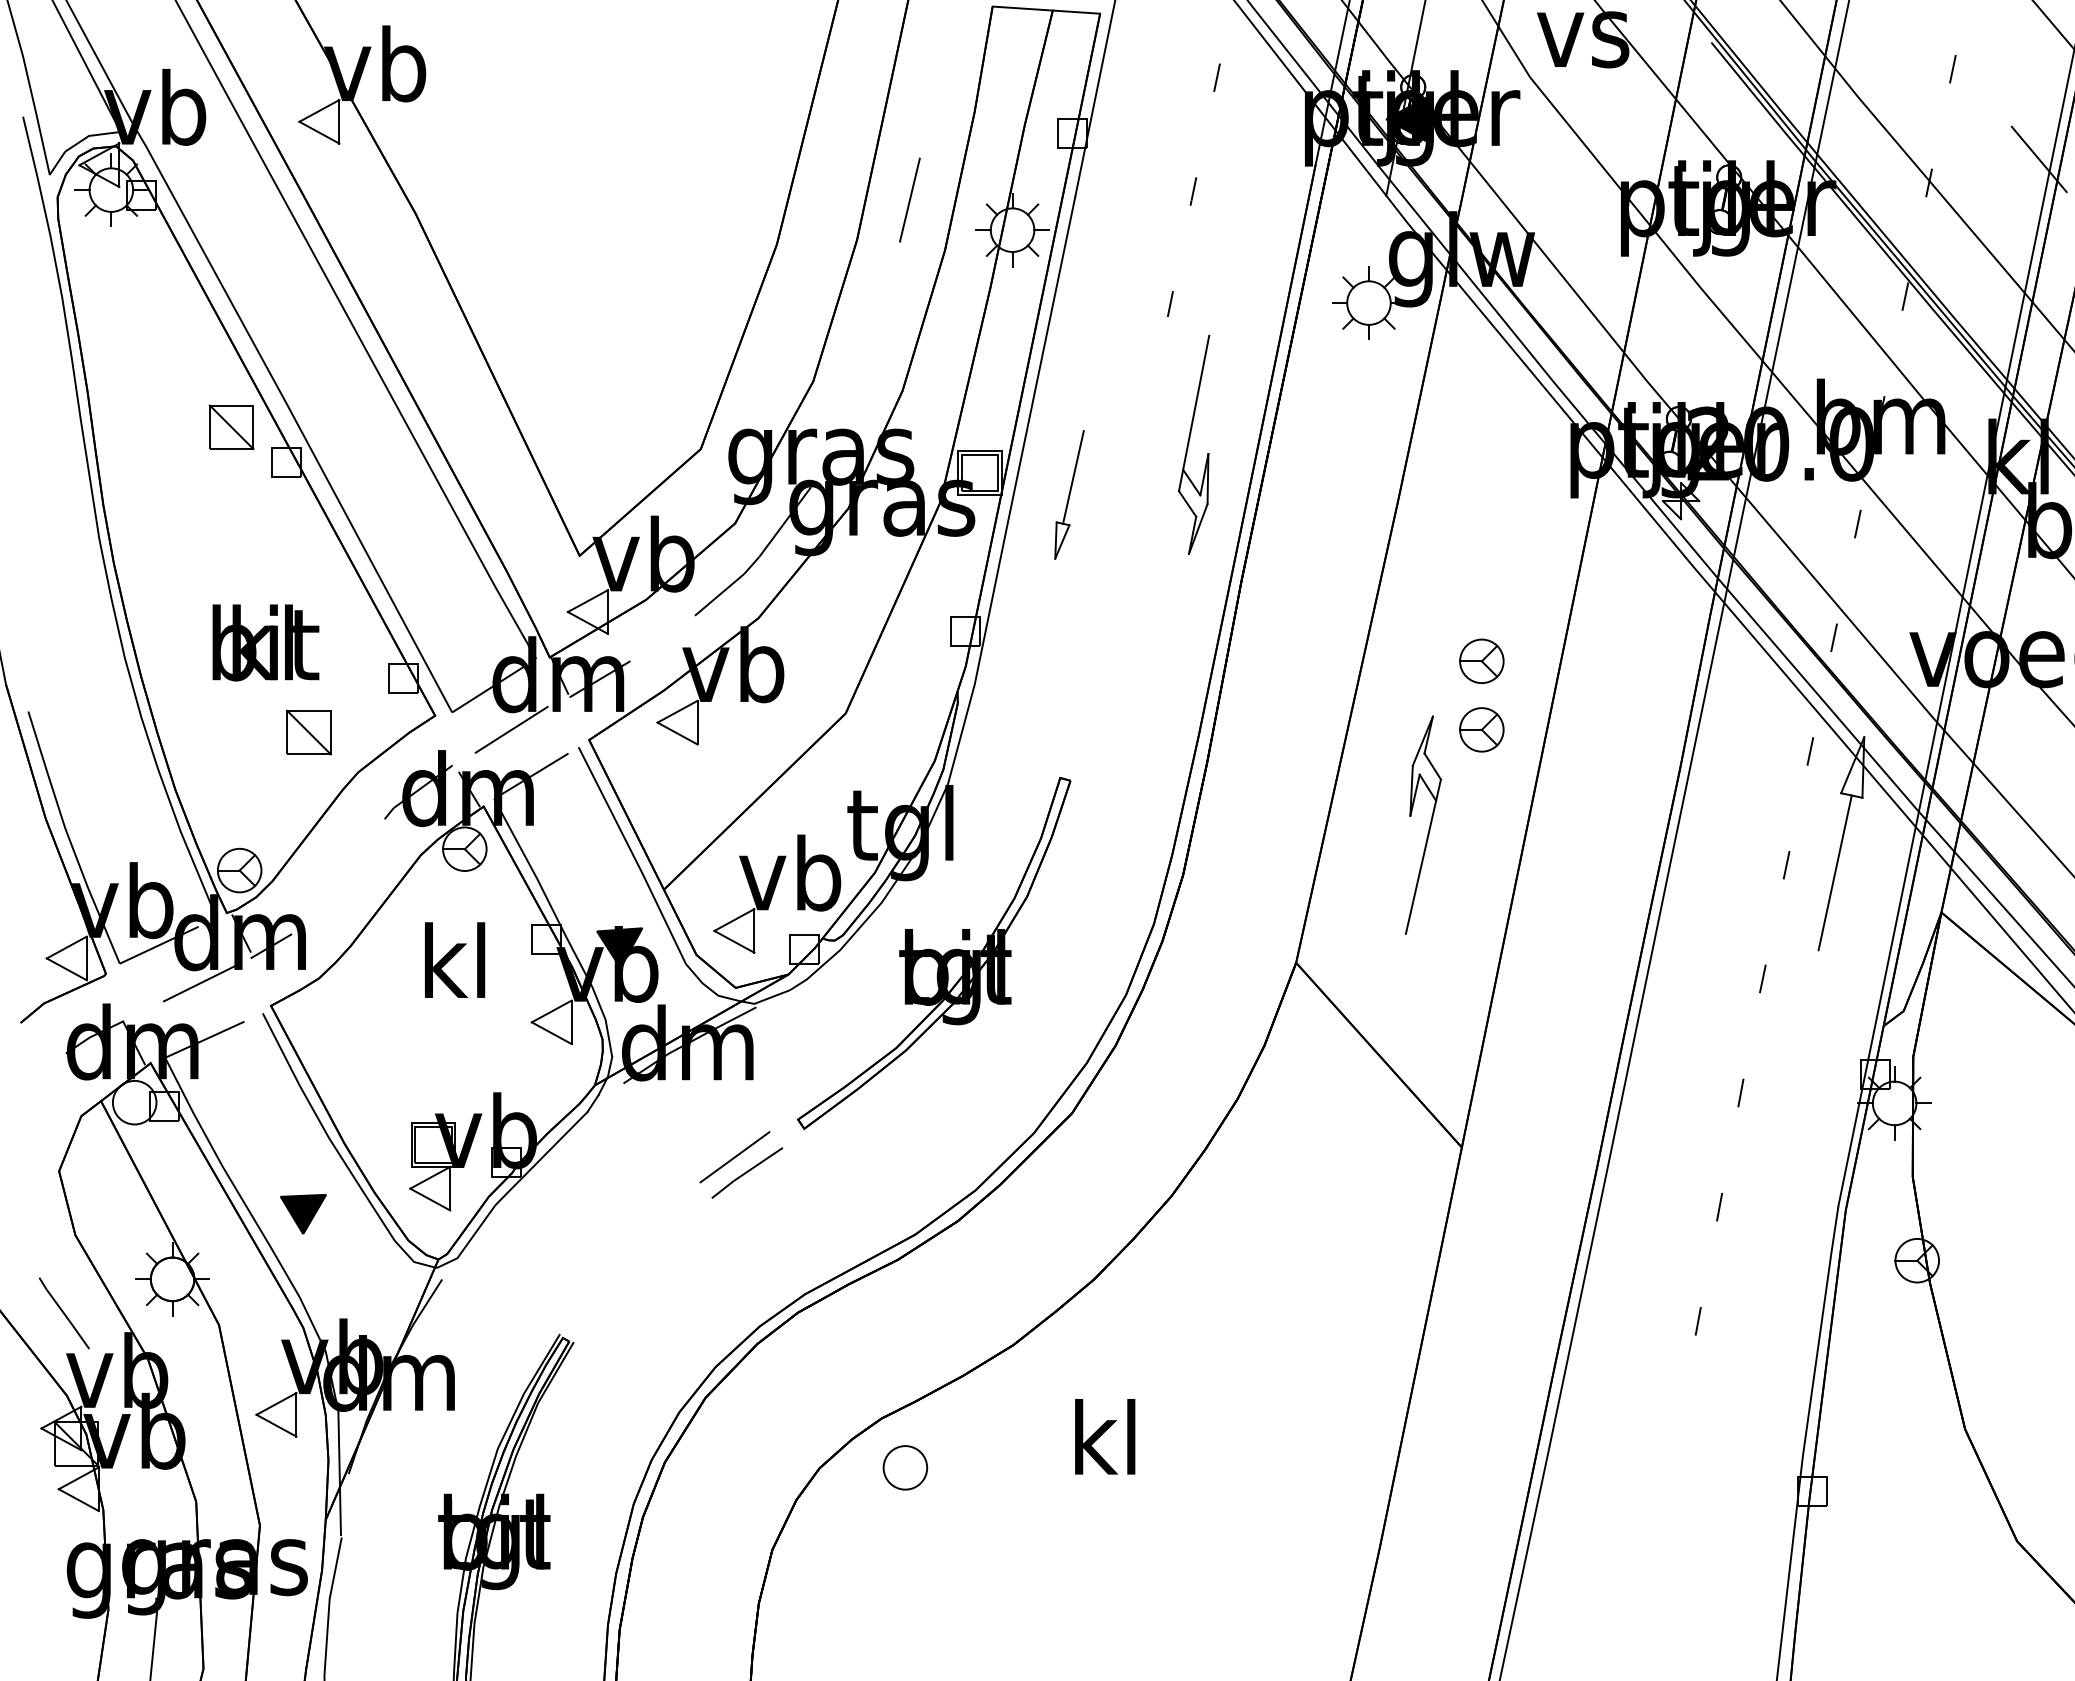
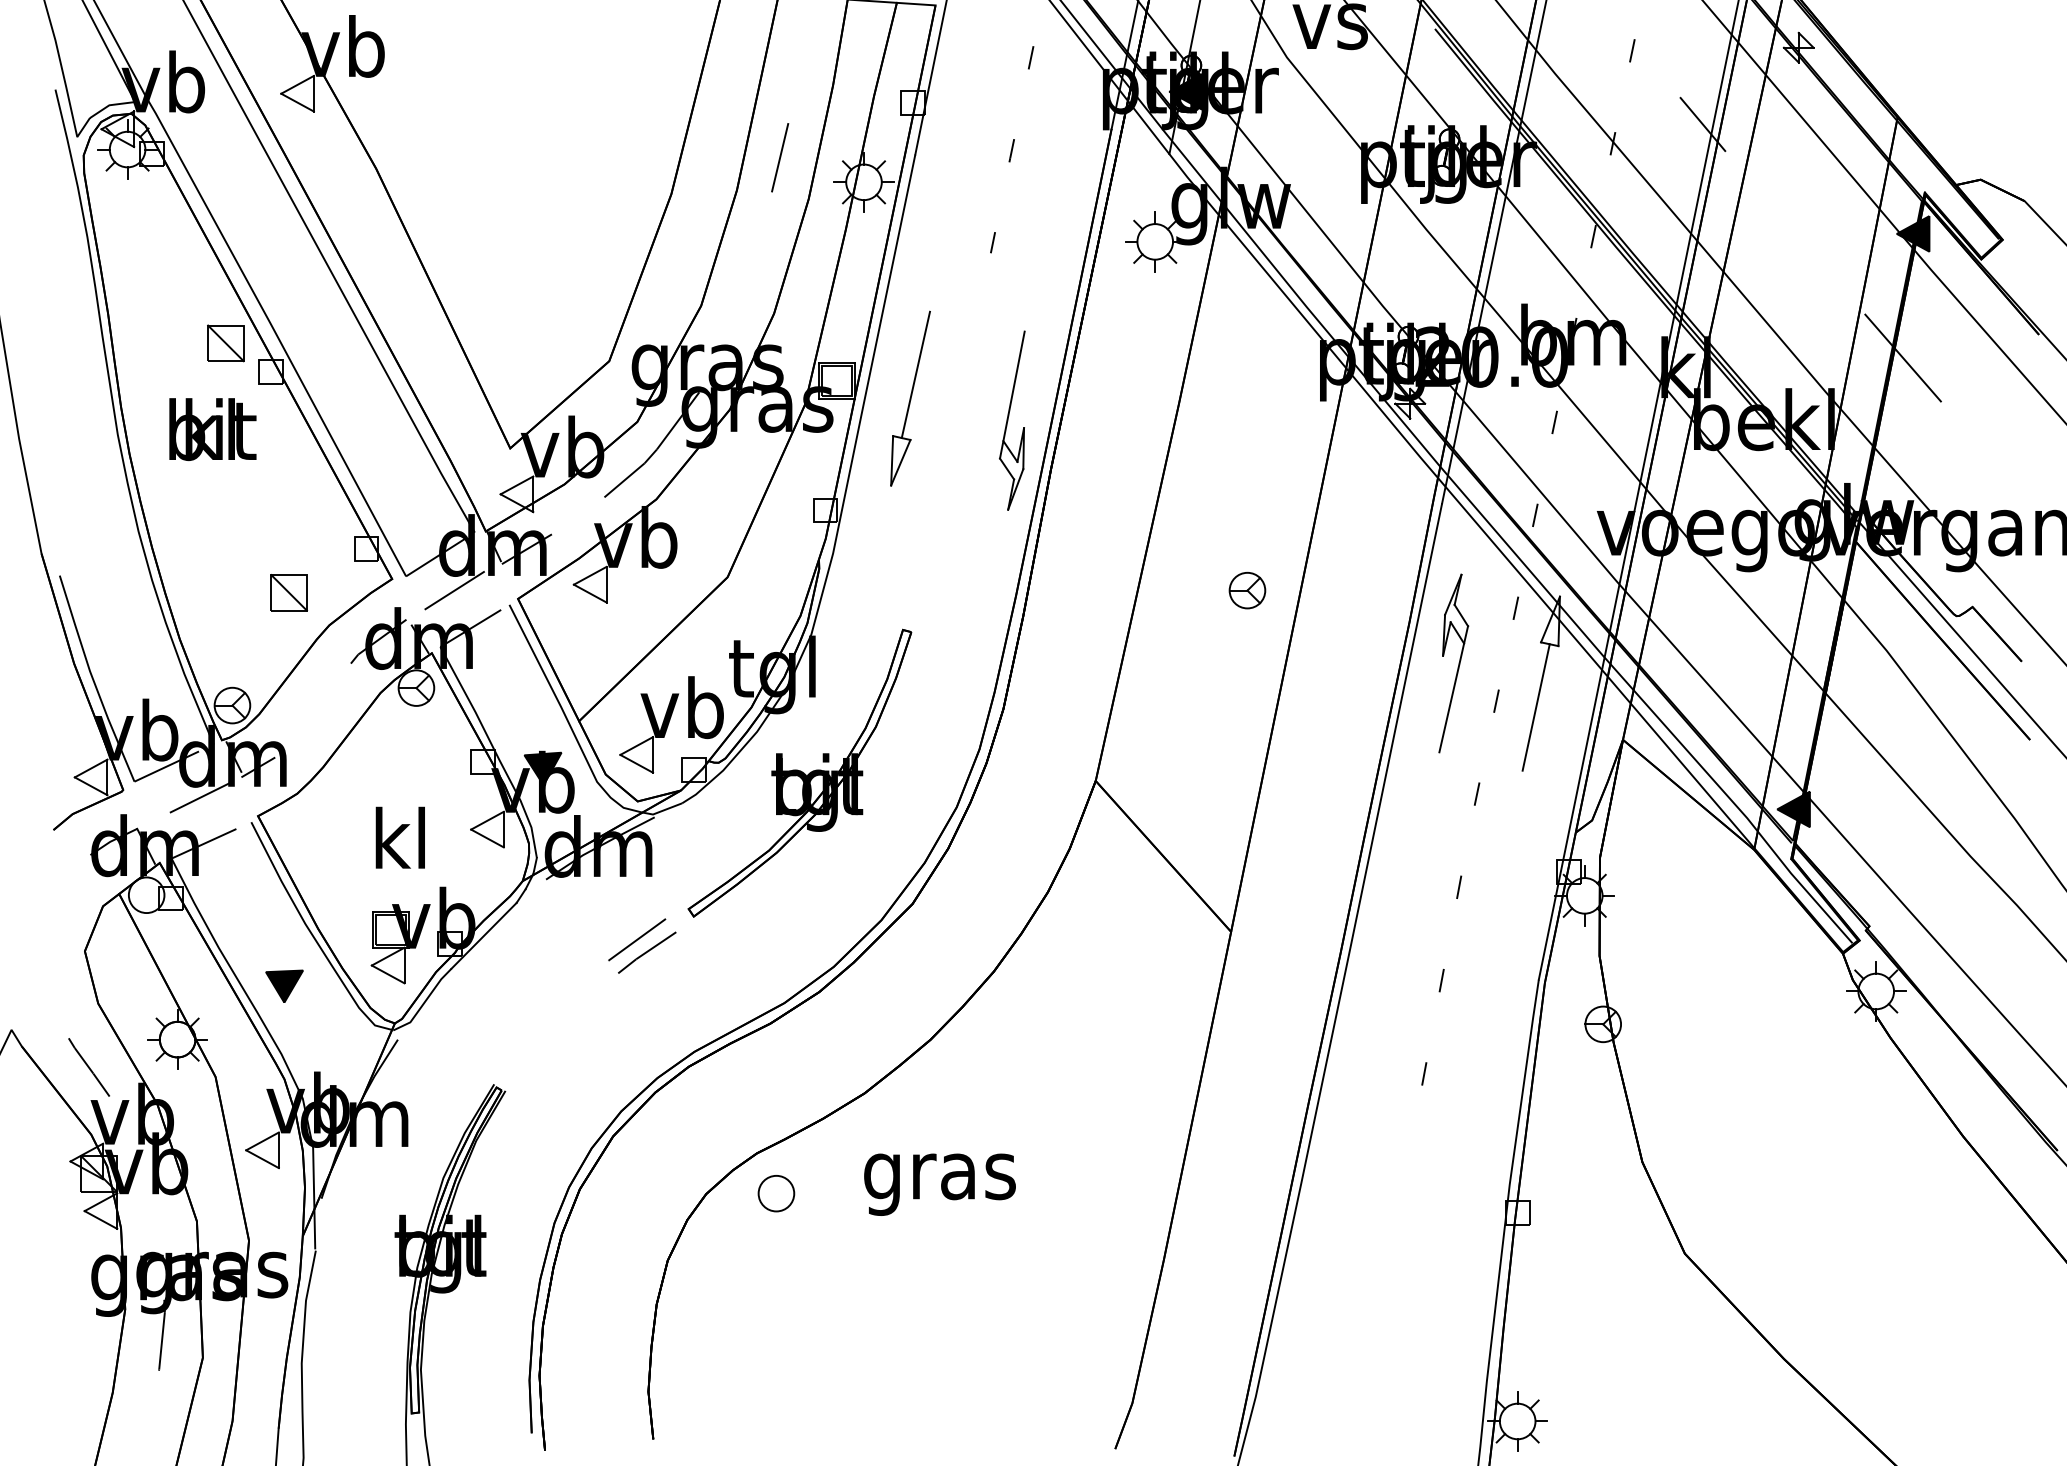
part: (1194, 444) -> (1012, 420), moved
part: (1069, 494) -> (910, 398), size x1.67
text: (265, 642) -> (212, 429), moved
part: (1481, 661) -> (1247, 534), removed
part: (1423, 825) -> (1453, 663), moved
text: (453, 959) -> (399, 837), moved
text: (1104, 1446) -> (939, 1176), kl -> gras

